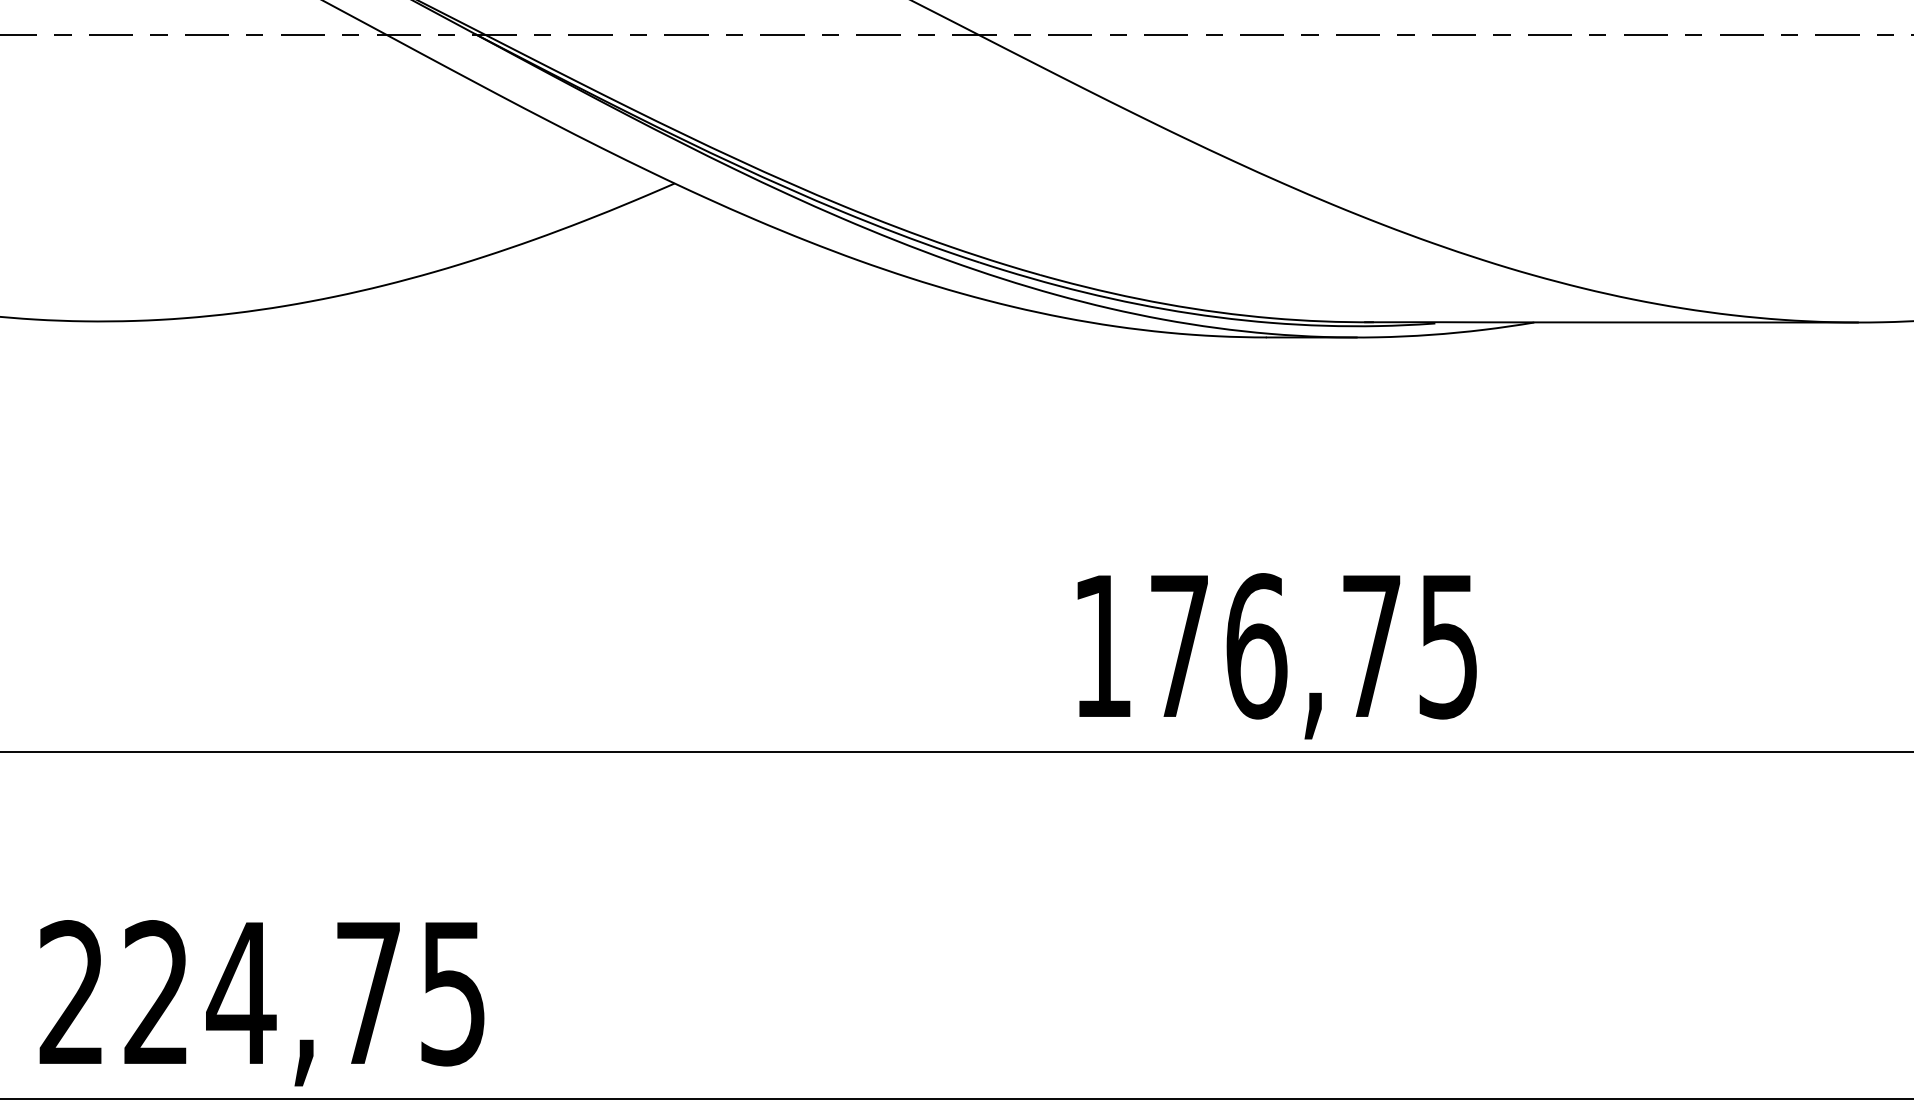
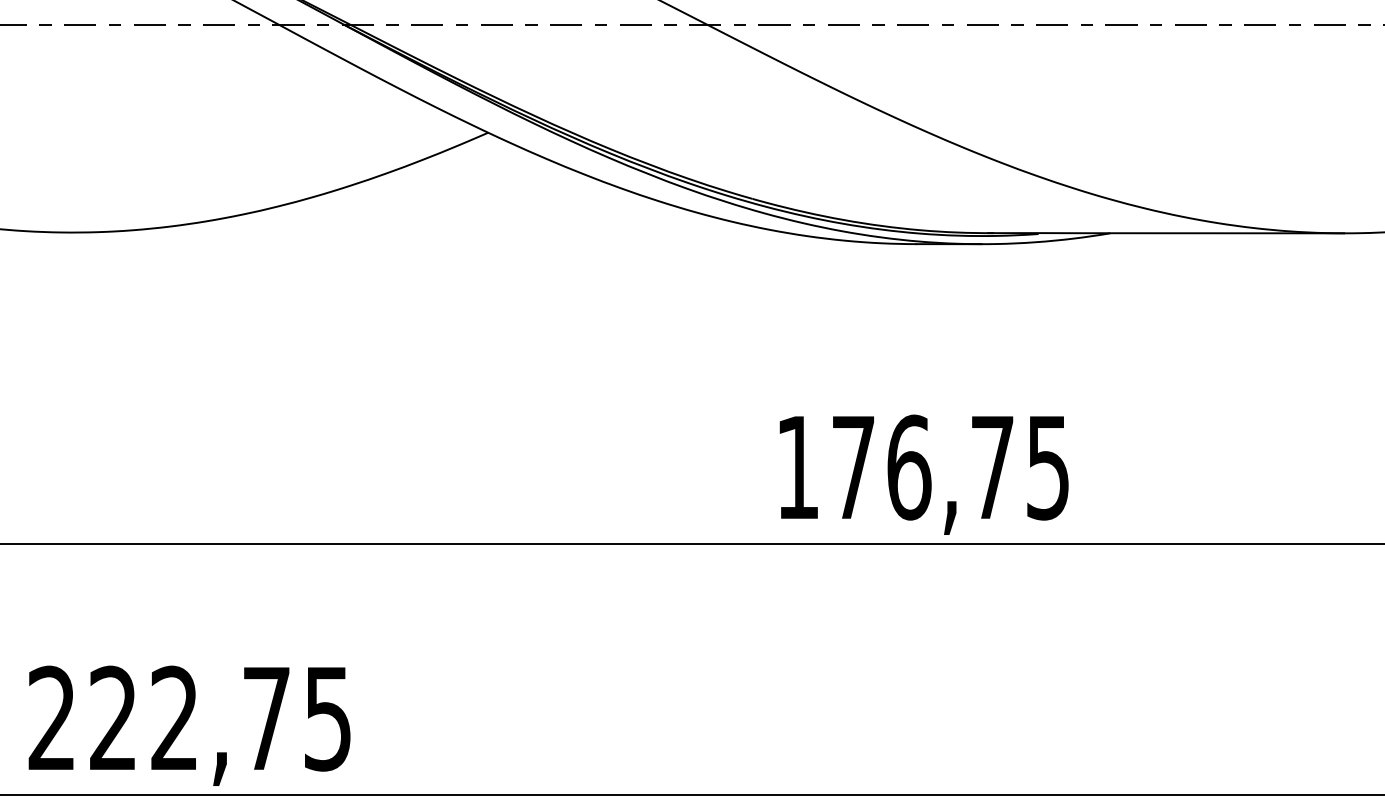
text: (241, 991) -> (174, 717), 224,75 -> 222,75

